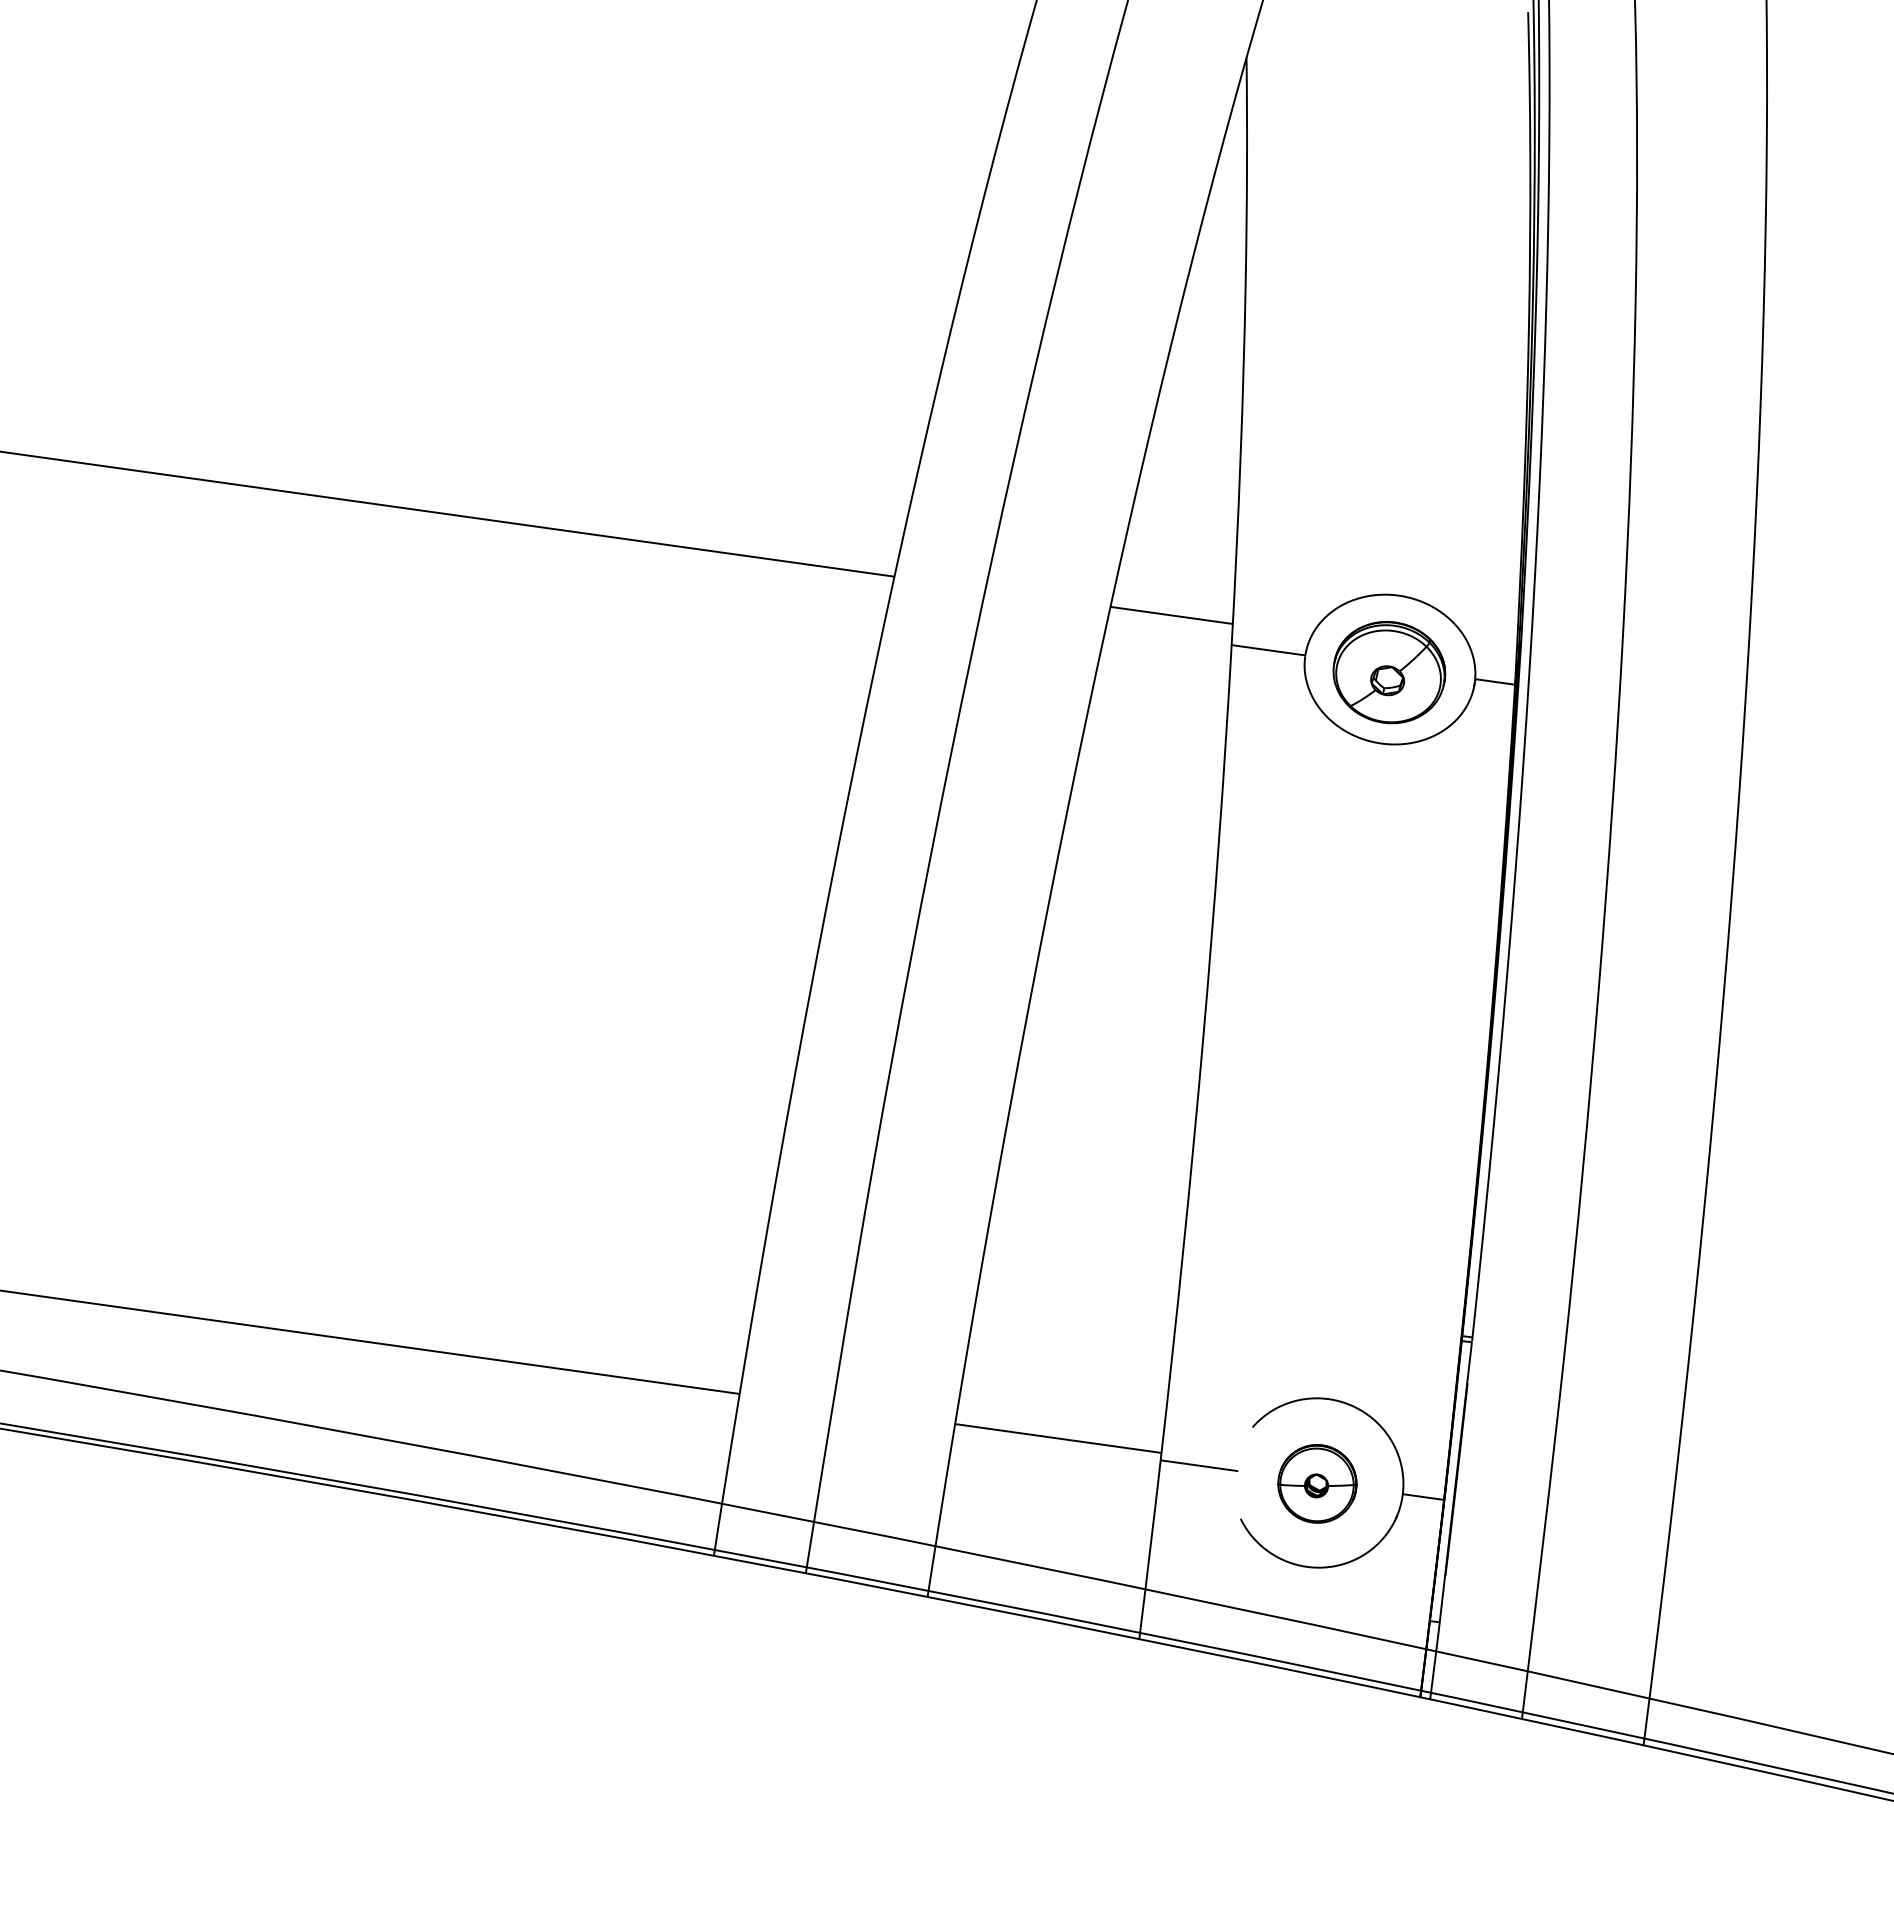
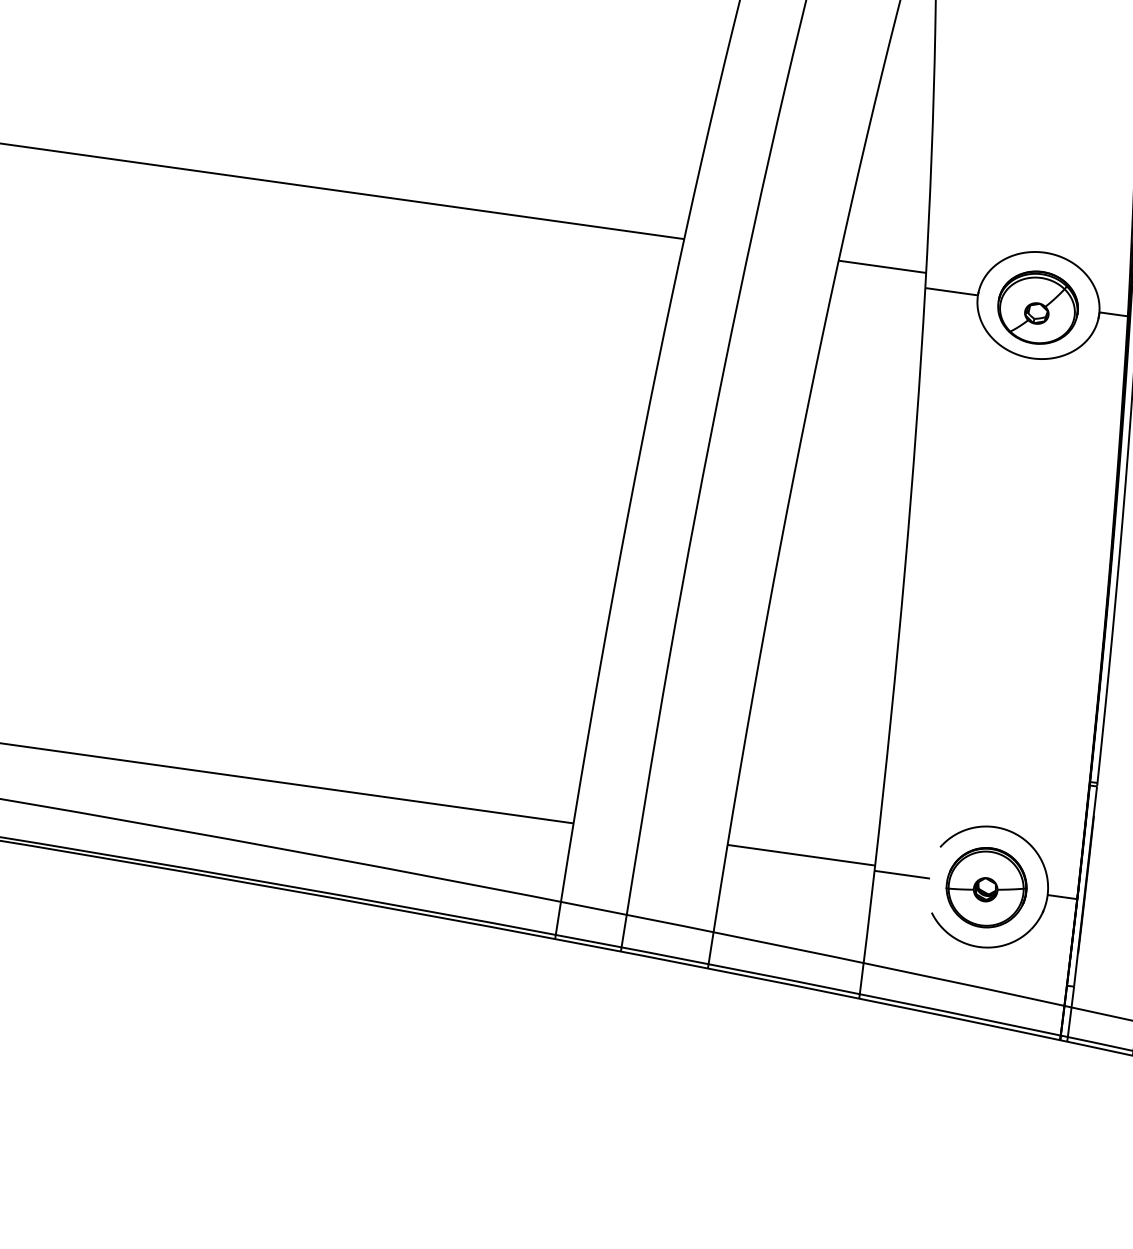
part: (1317, 1483) -> (986, 887), size x1.43

